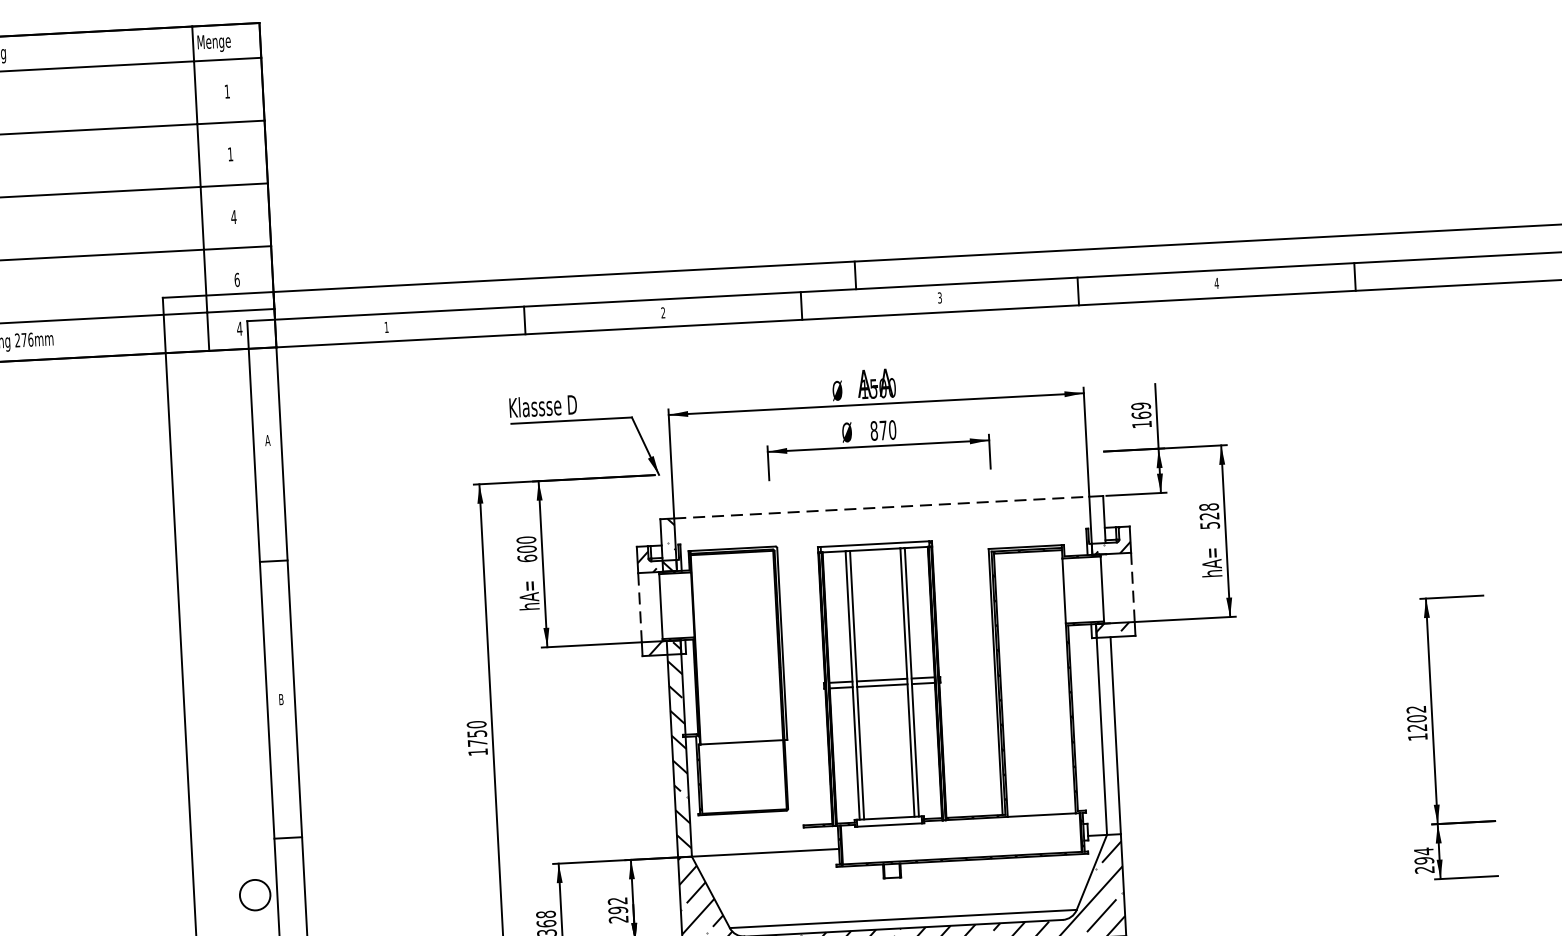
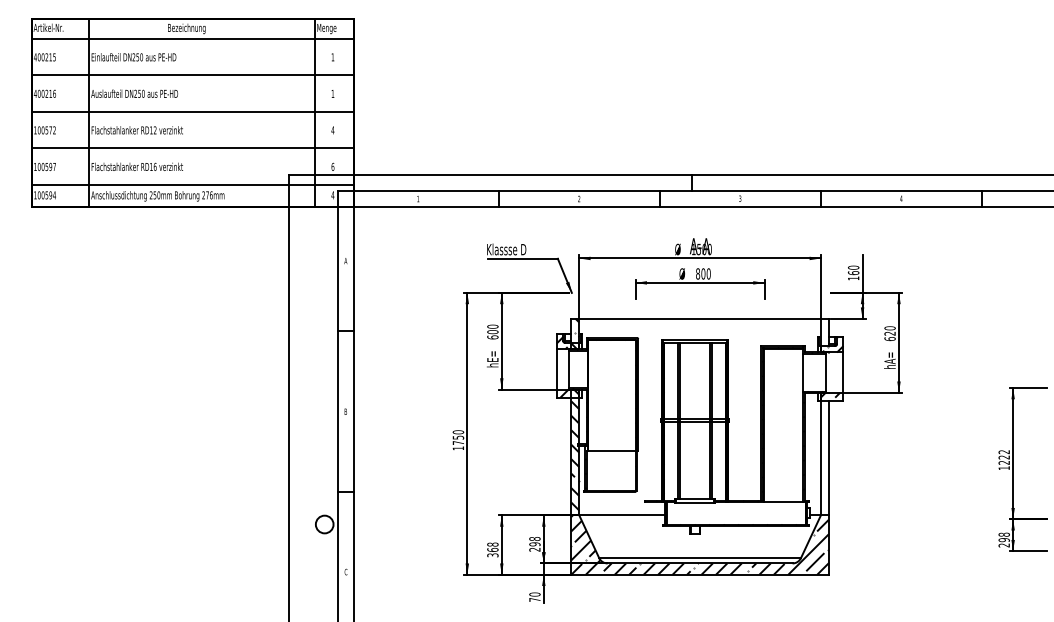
text: (1140, 405) -> (853, 267), 169 -> 160
text: (883, 429) -> (703, 273), 870 -> 800
line: (882, 507) -> (700, 318), dashed -> solid
text: (1208, 516) -> (889, 333), 528 -> 620
line: (1133, 588) -> (843, 373), dashed -> solid
text: (528, 591) -> (492, 356), hA= -> hE=
line: (639, 606) -> (556, 368), dashed -> solid
text: (1415, 718) -> (1003, 457), 1202 -> 1222
text: (1422, 851) -> (1003, 534), 294 -> 298
text: (616, 900) -> (534, 538), 292 -> 298

